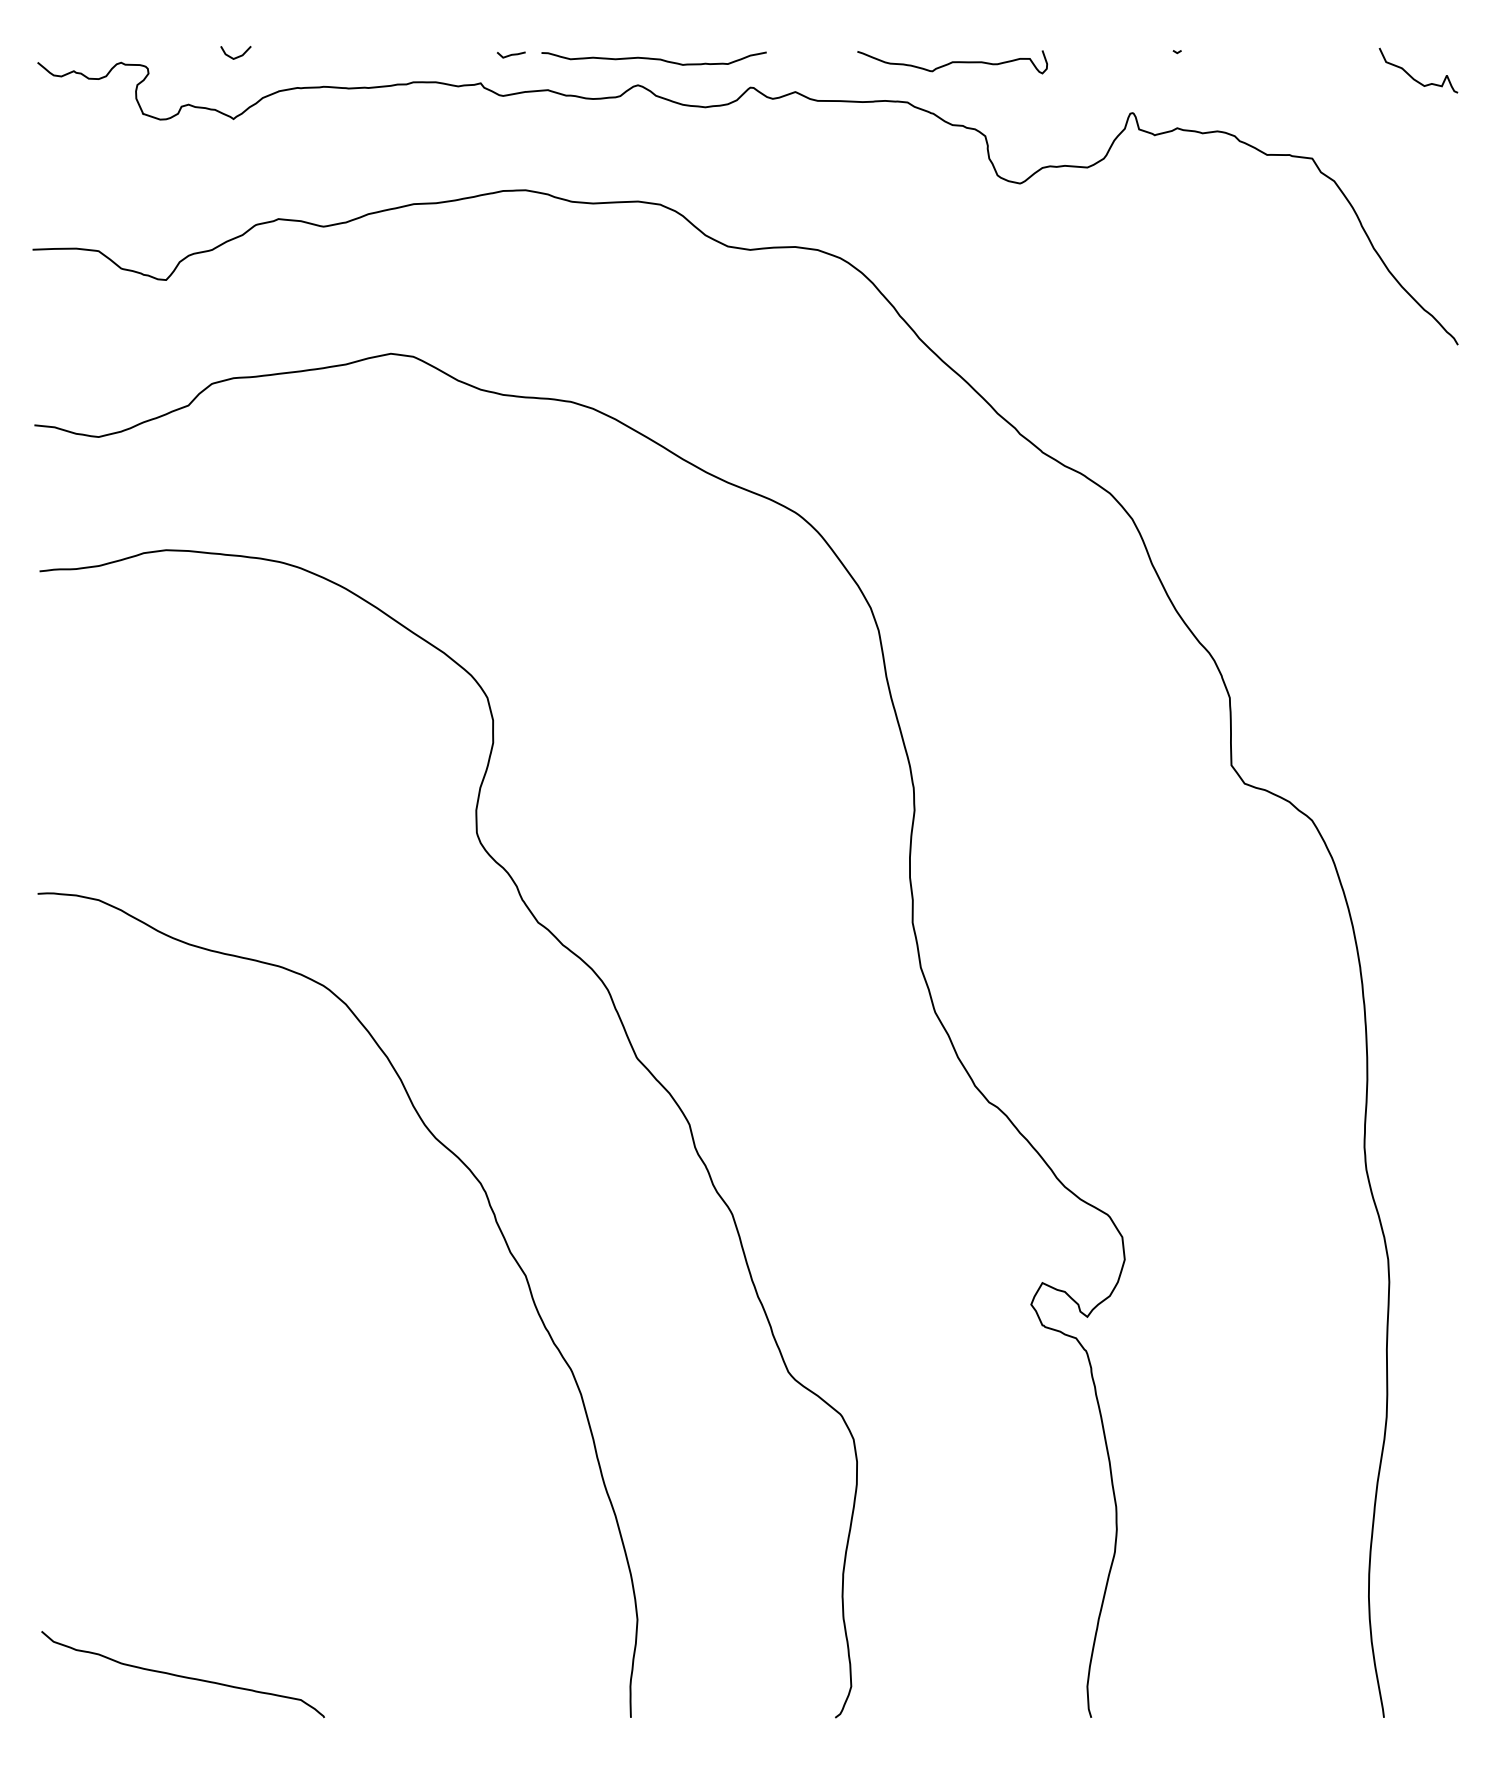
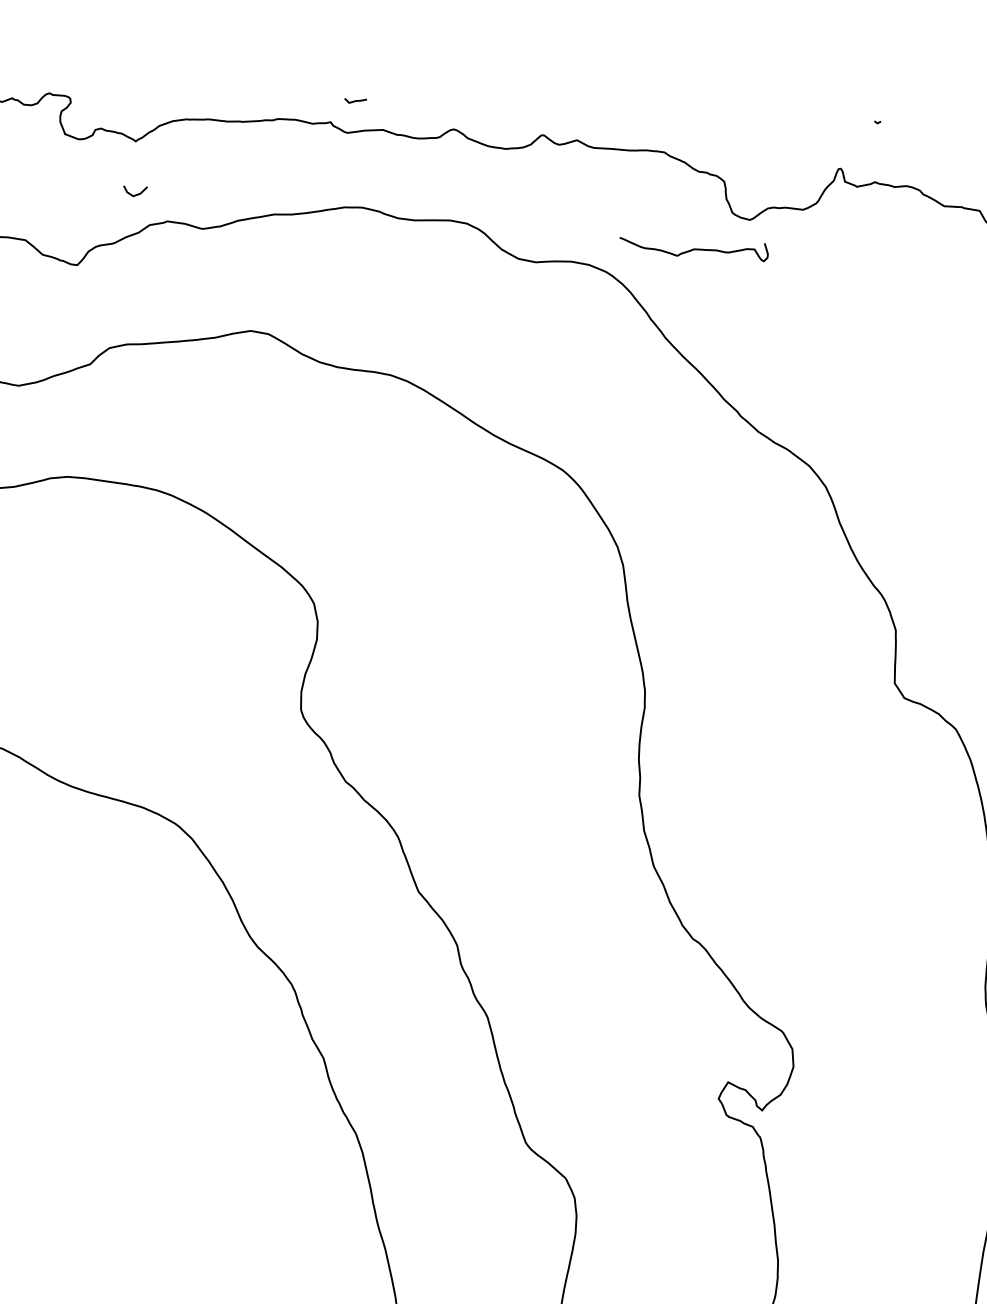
line: (236, 56) -> (135, 194), moved
curve: (653, 58) -> (466, 108), removed
curve: (952, 62) -> (693, 249), moved

